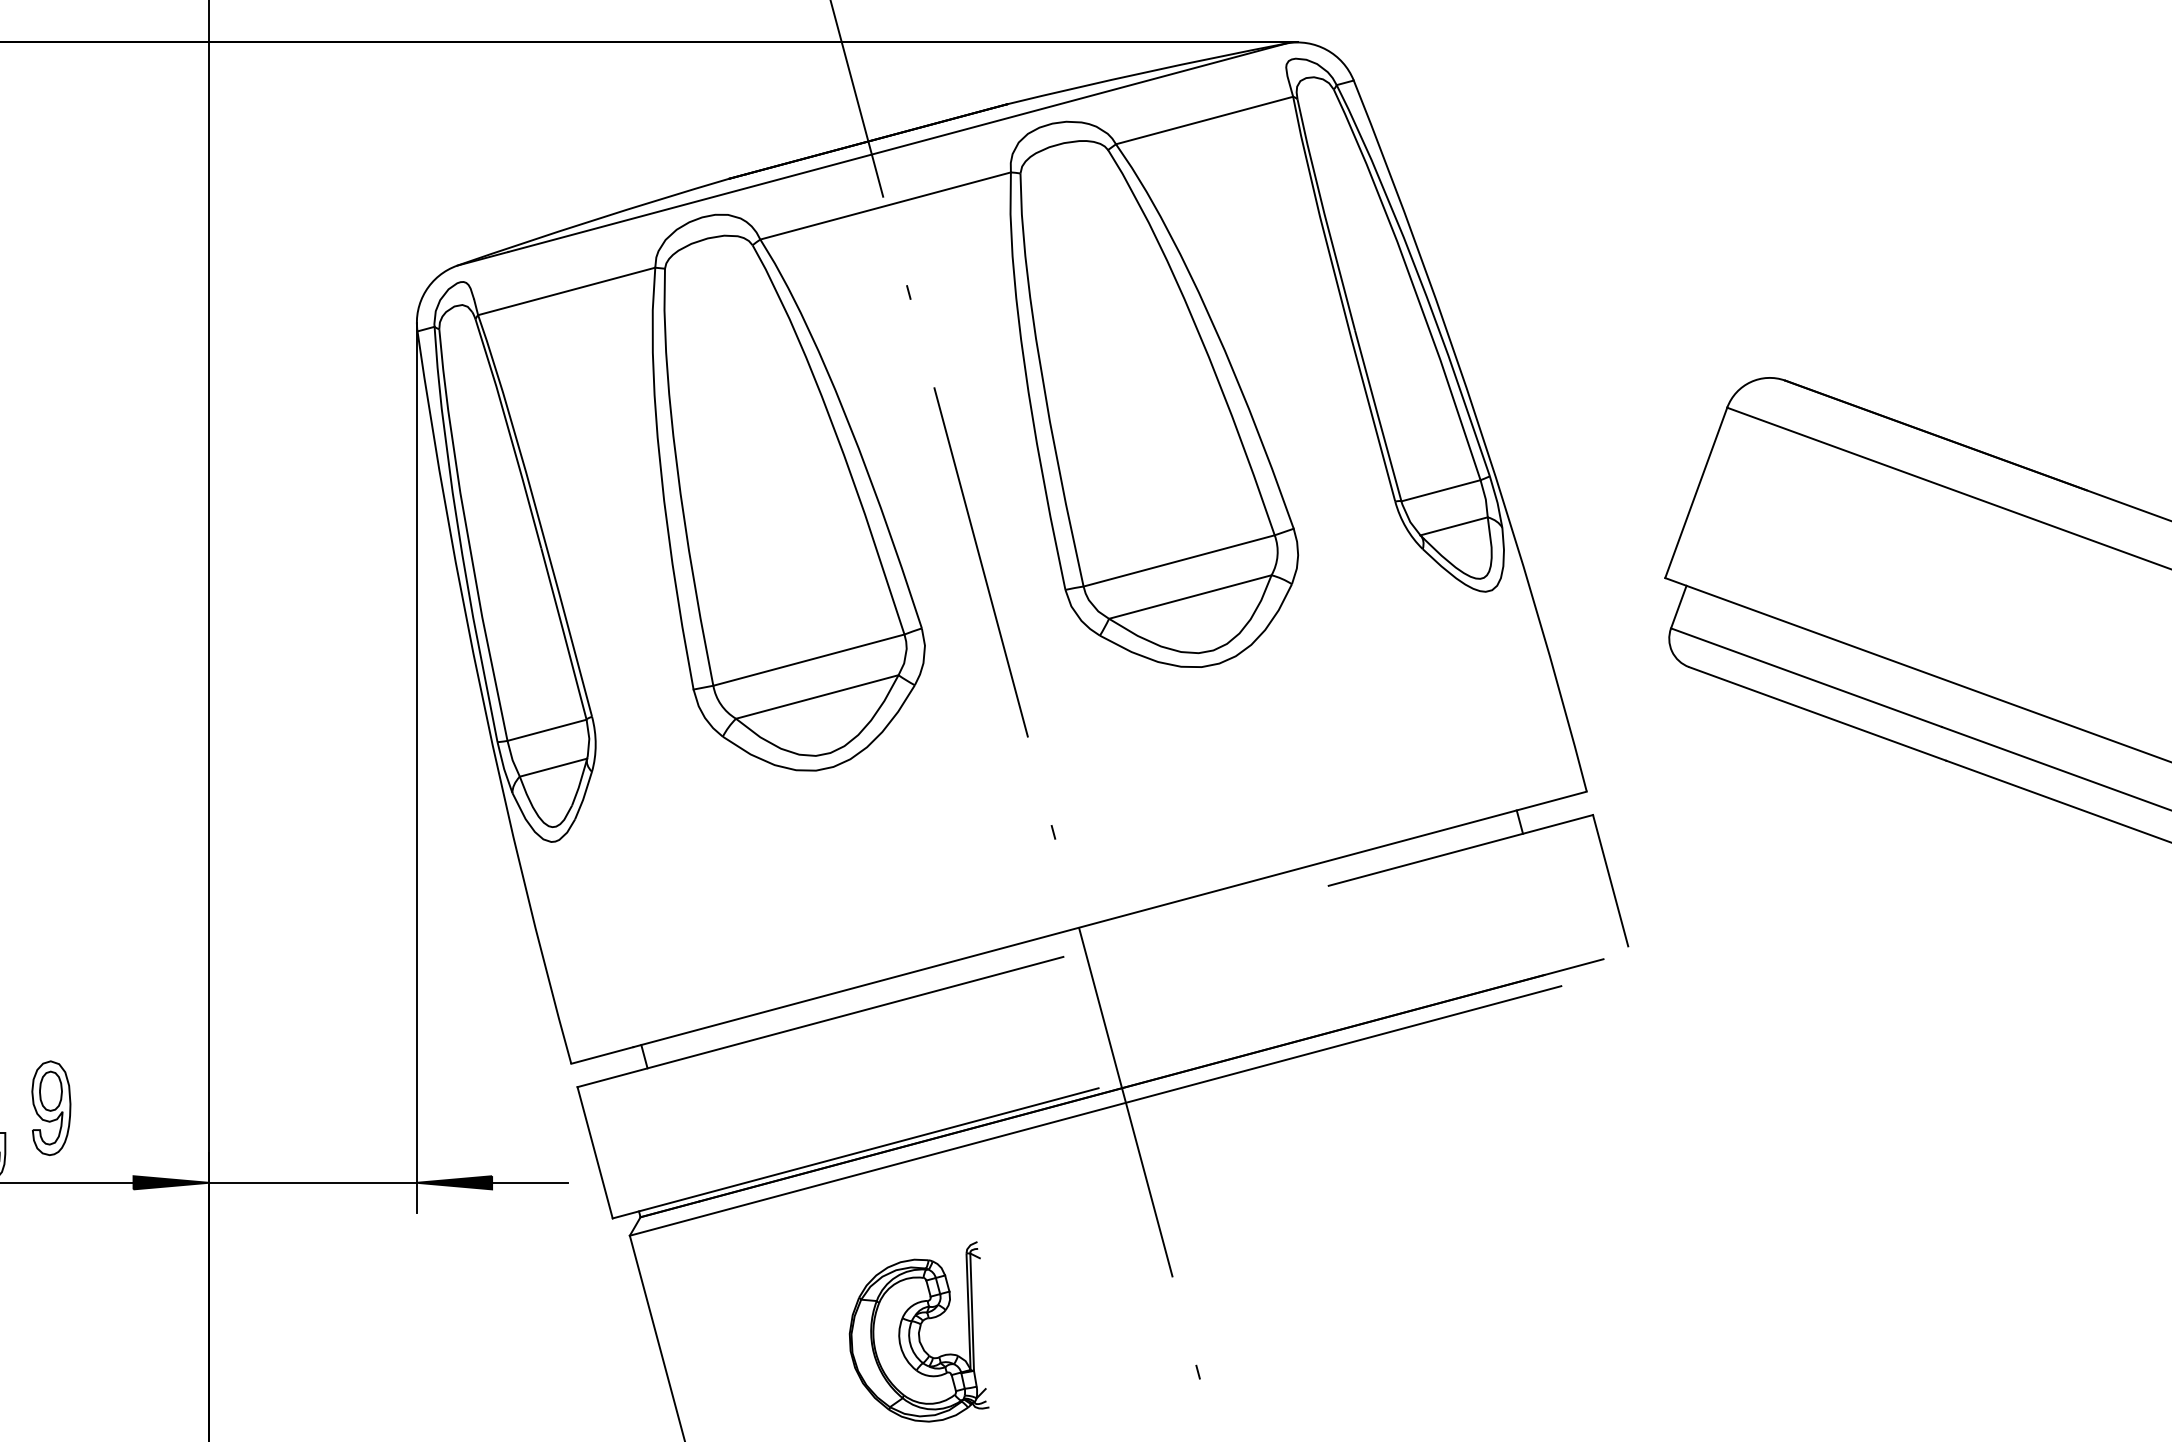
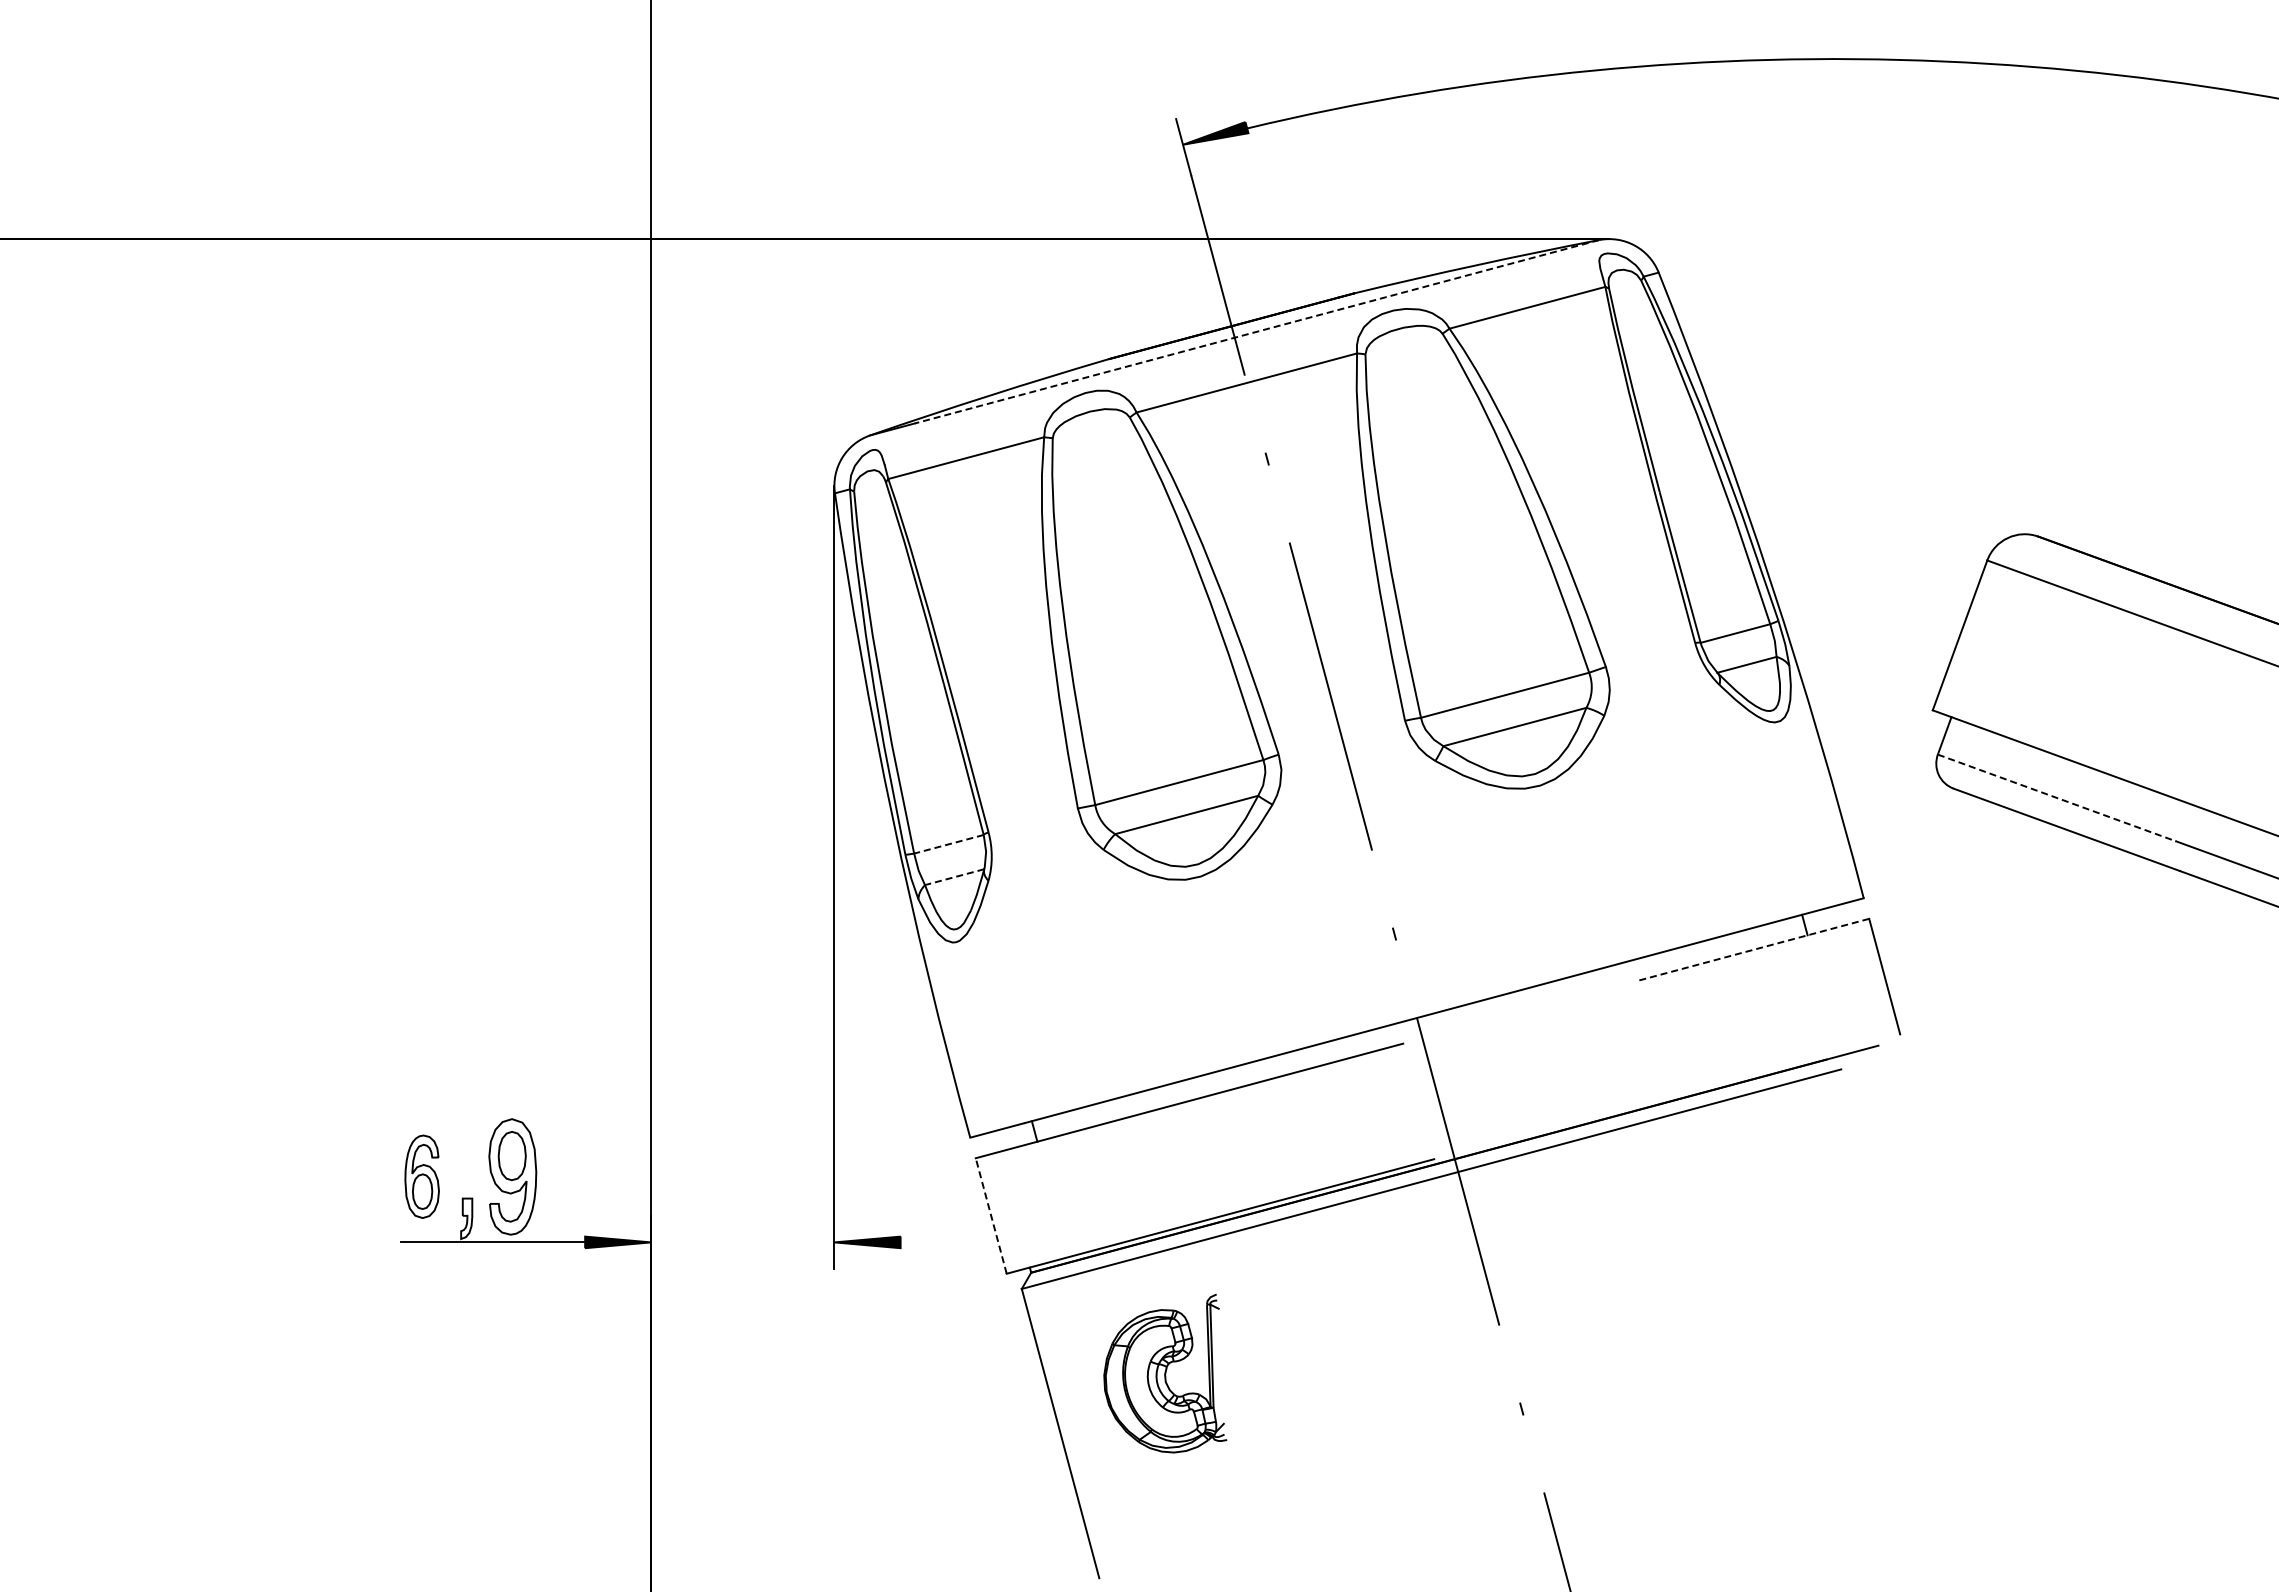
line: (896, 147) -> (1256, 331), solid -> dashed
line: (1807, 677) -> (2057, 797), solid -> dashed
line: (546, 730) -> (948, 844), solid -> dashed
line: (553, 768) -> (954, 877), solid -> dashed
line: (1460, 851) -> (1752, 950), solid -> dashed
part: (50, 1107) -> (512, 1176), size x1.4
line: (595, 1152) -> (991, 1215), solid -> dashed
line: (312, 1182) -> (742, 1242), removed
line: (529, 1182) -> (933, 1242), removed
part: (919, 1331) -> (1165, 1373), moved

